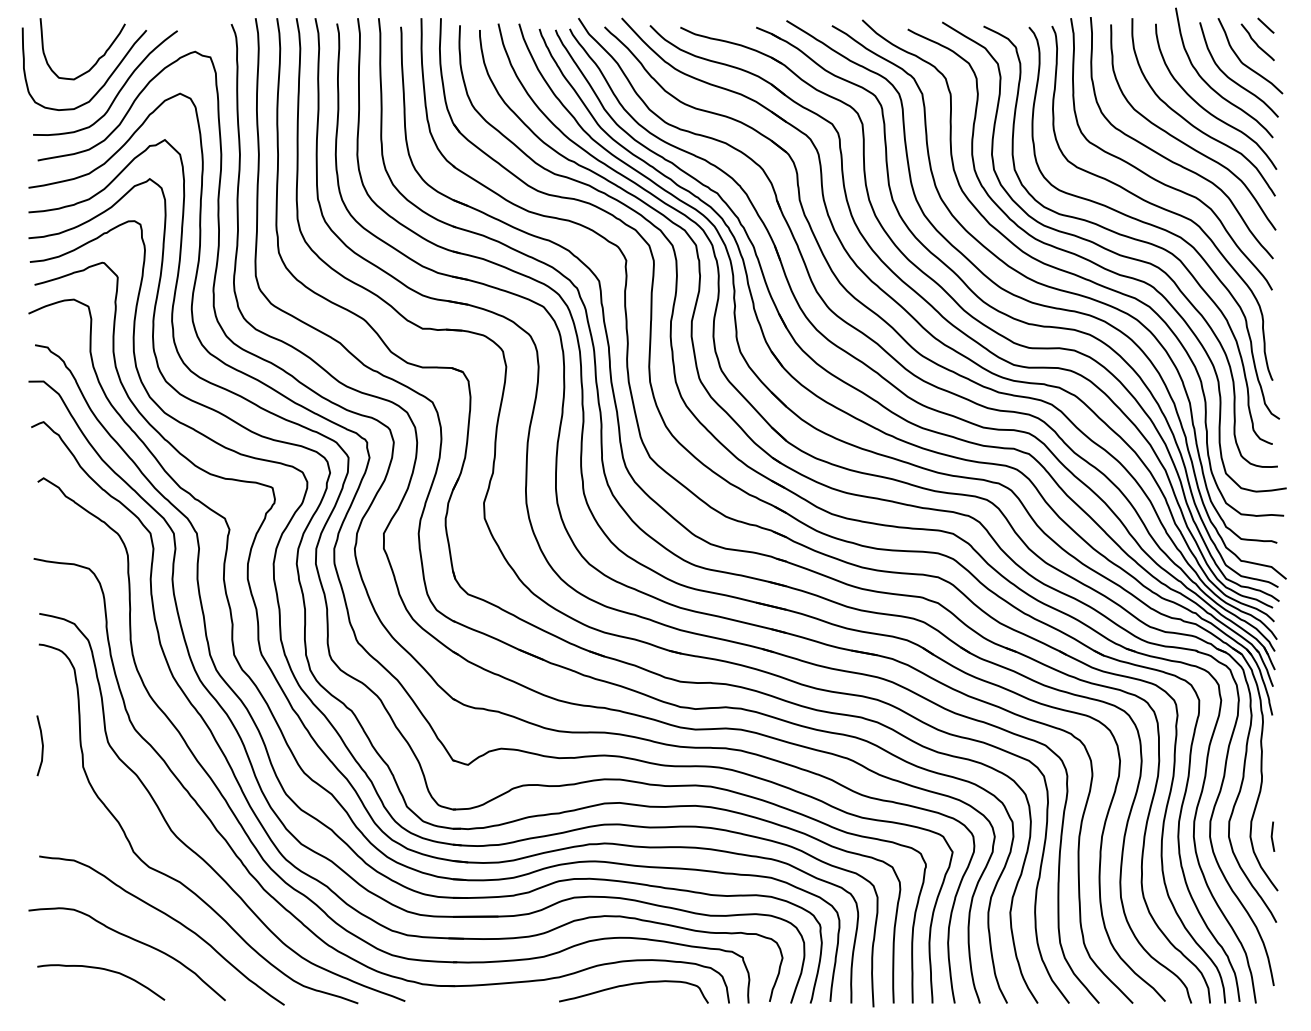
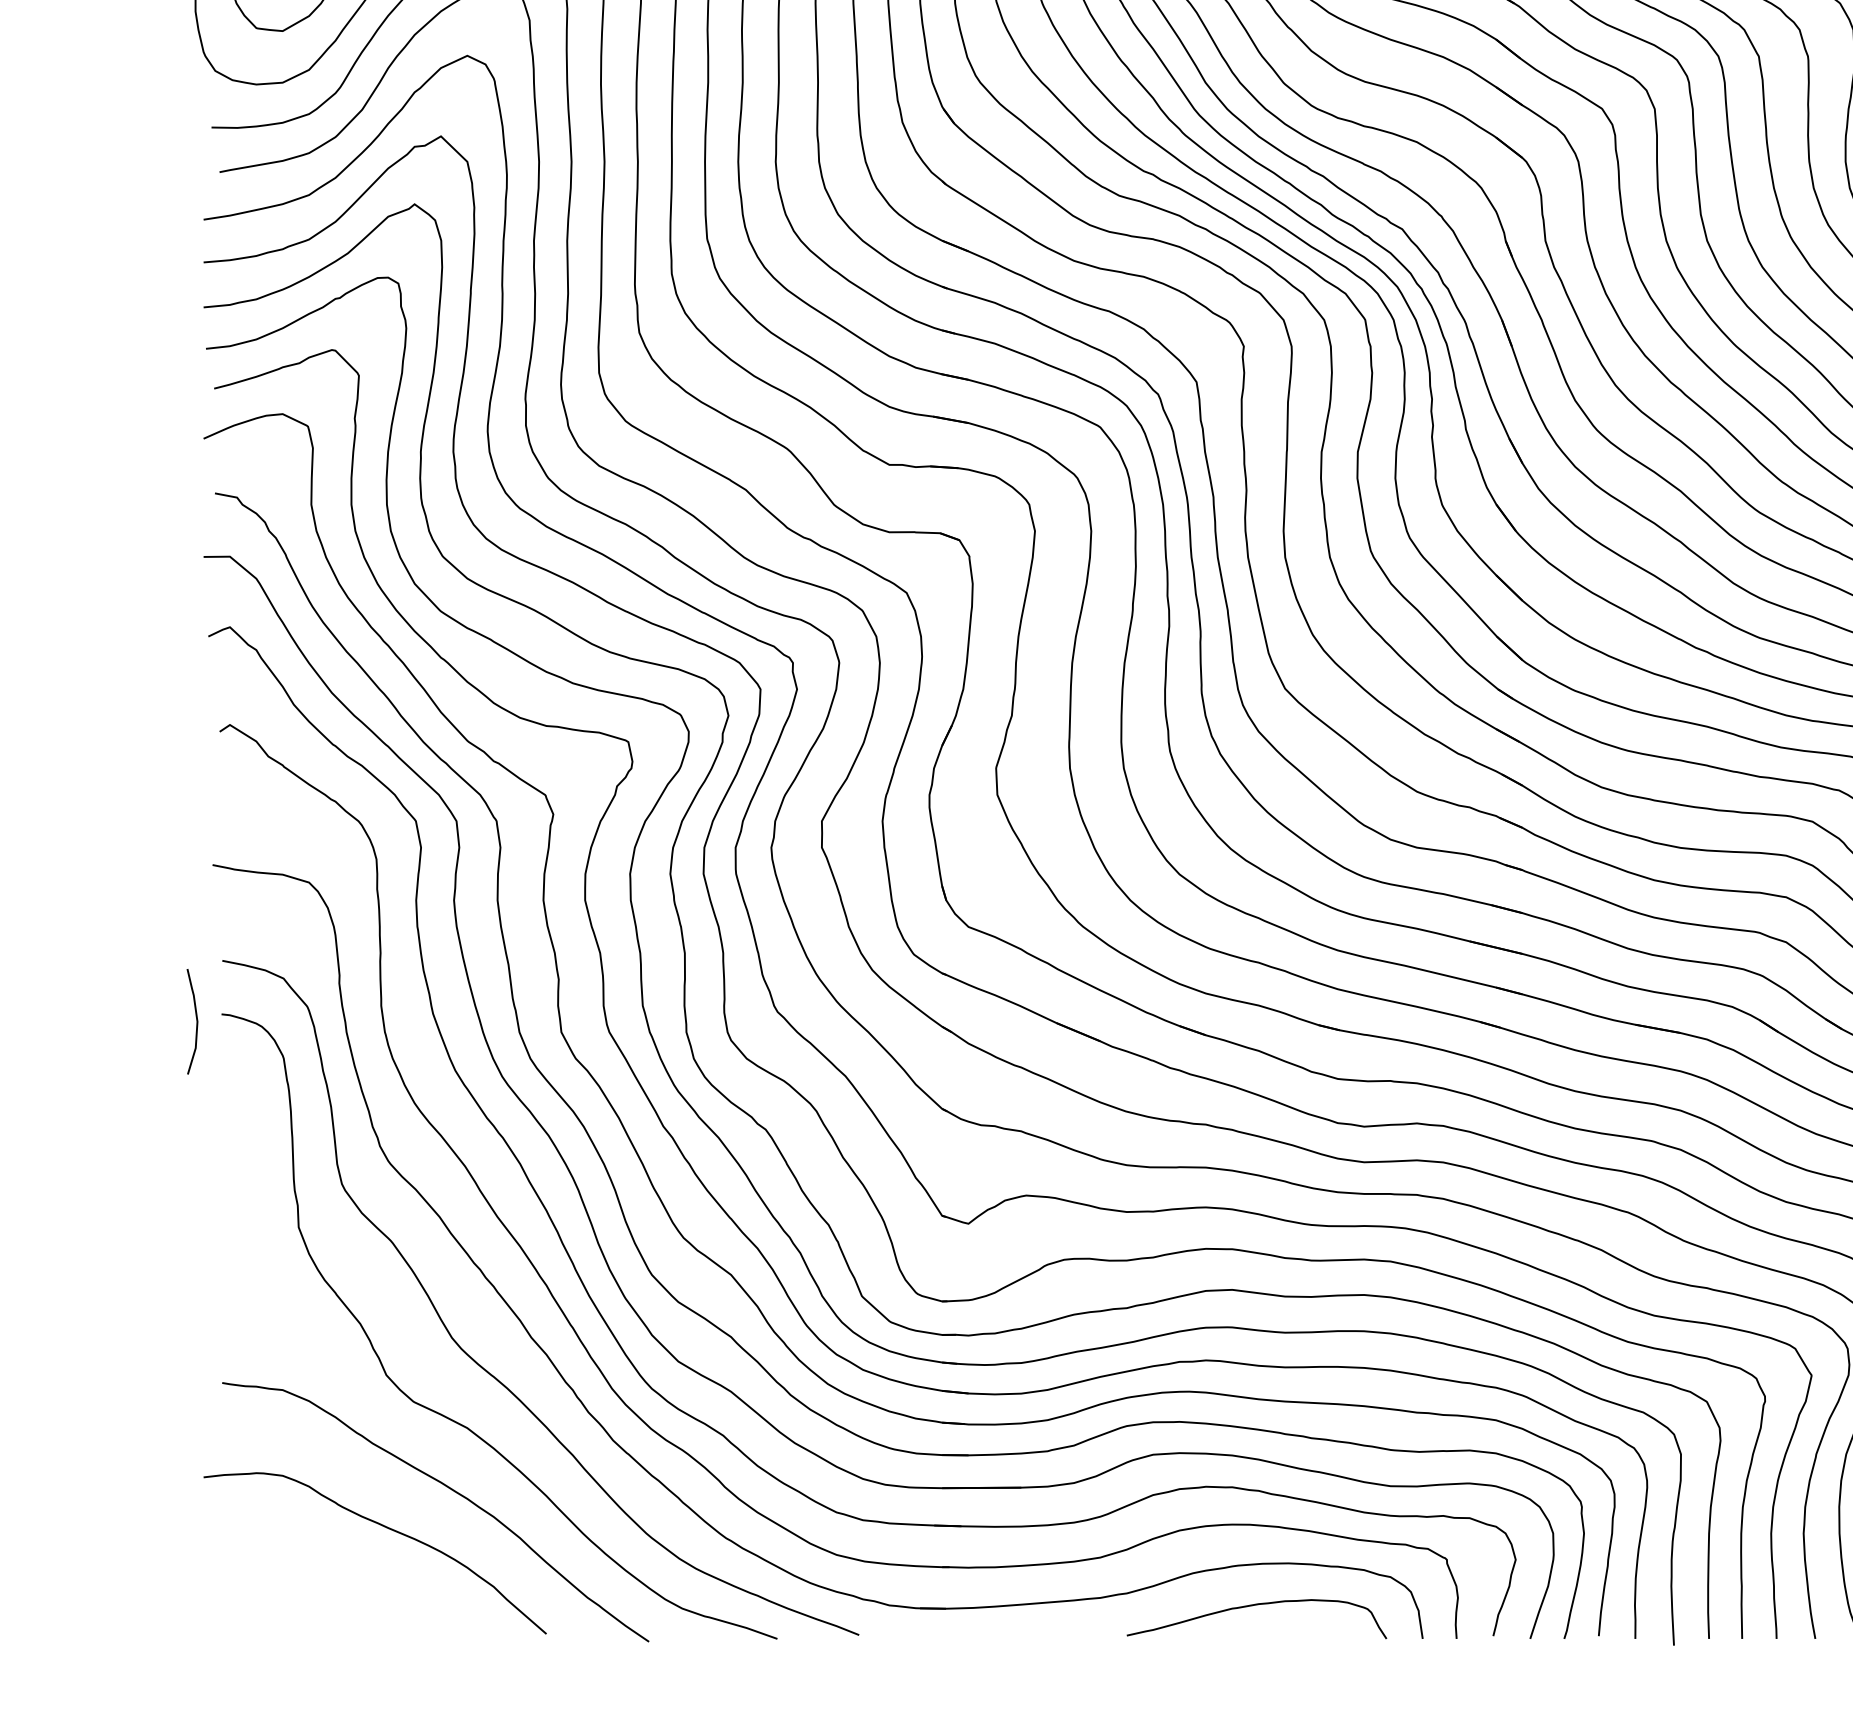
curve: (41, 744) -> (194, 1019), moved
curve: (104, 970) -> (335, 1581), removed

